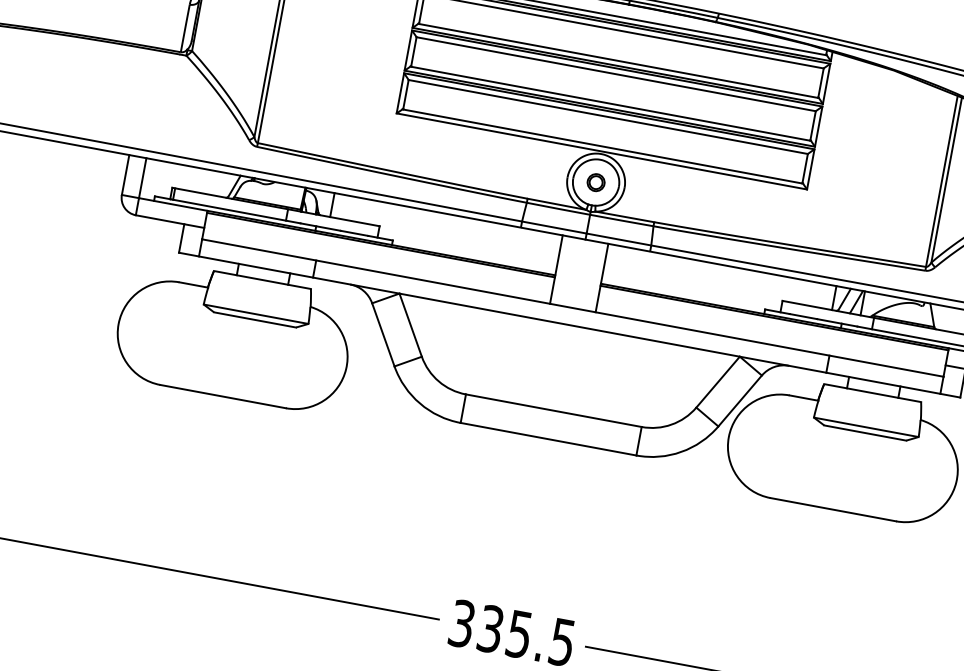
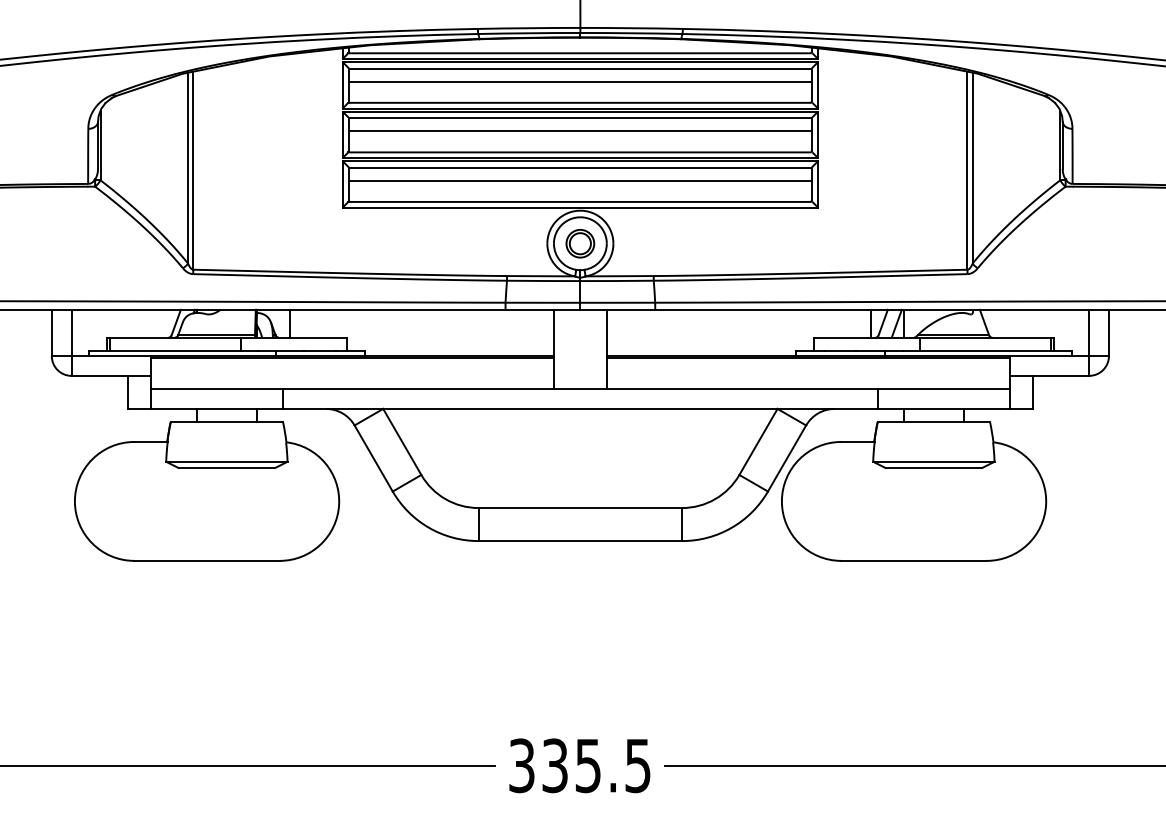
line: (622, 42) -> (580, 81), added
line: (614, 85) -> (580, 131), added
line: (606, 128) -> (580, 180), added
part: (596, 182) -> (580, 243), size x1.43

